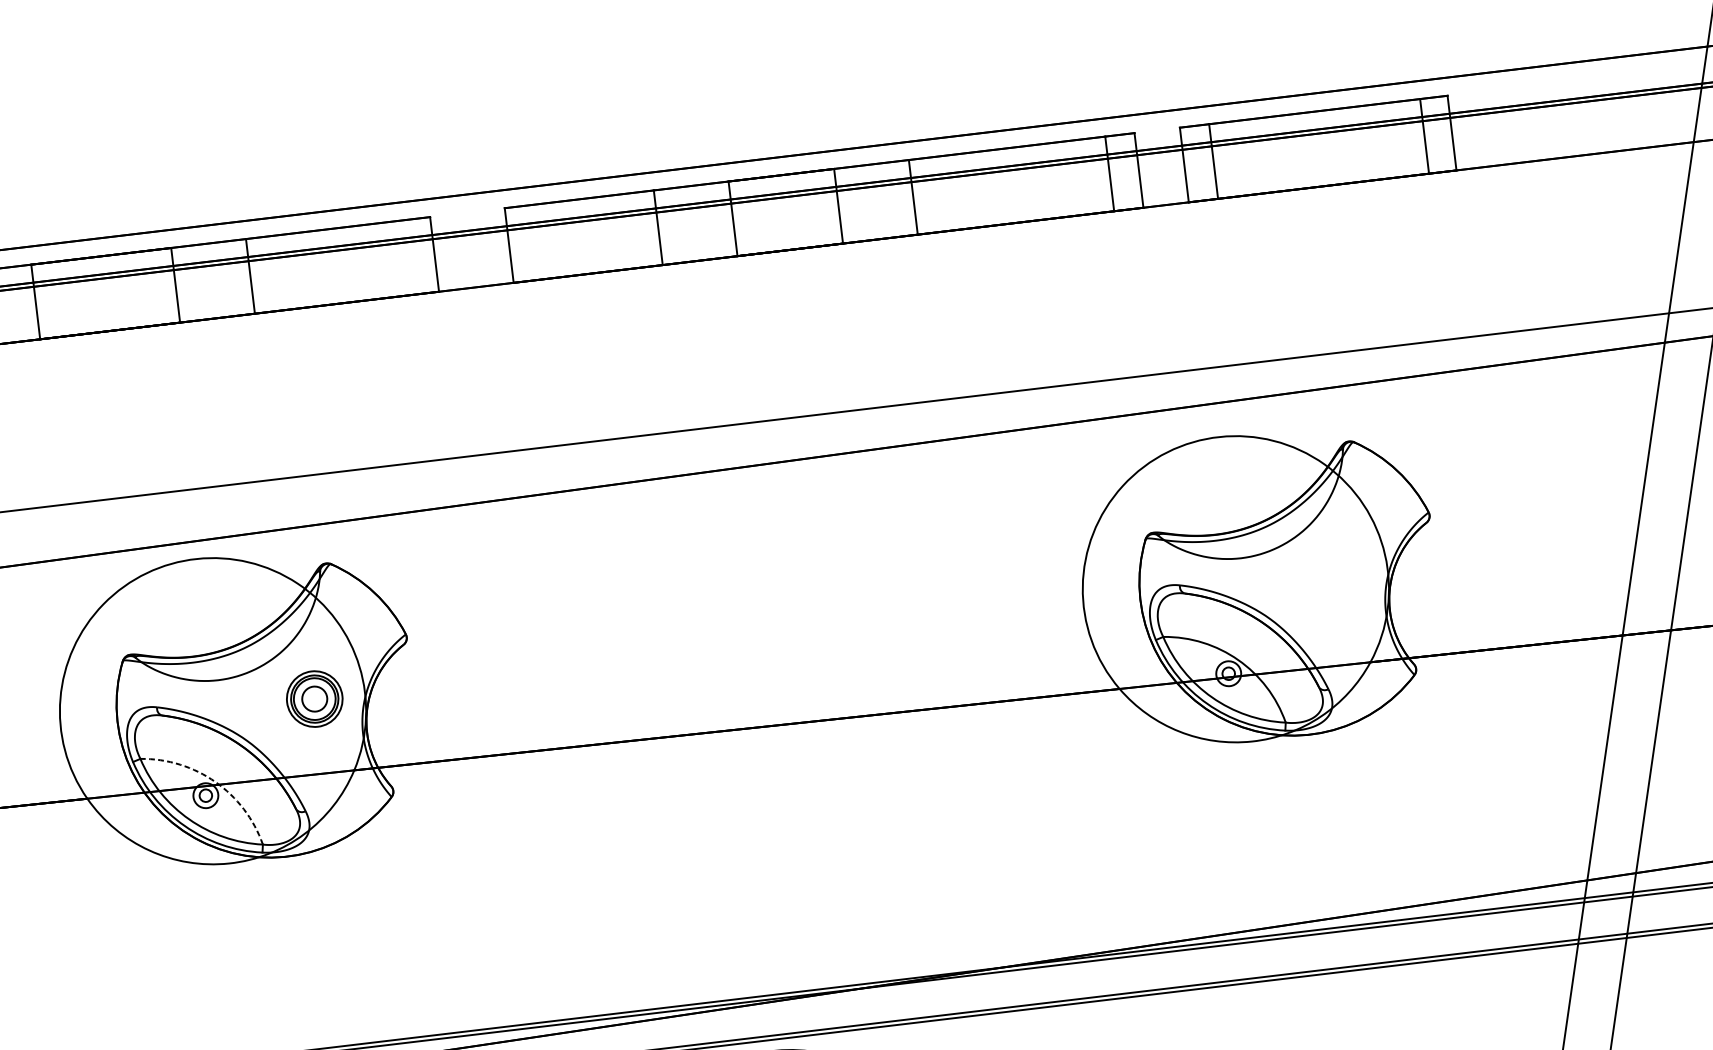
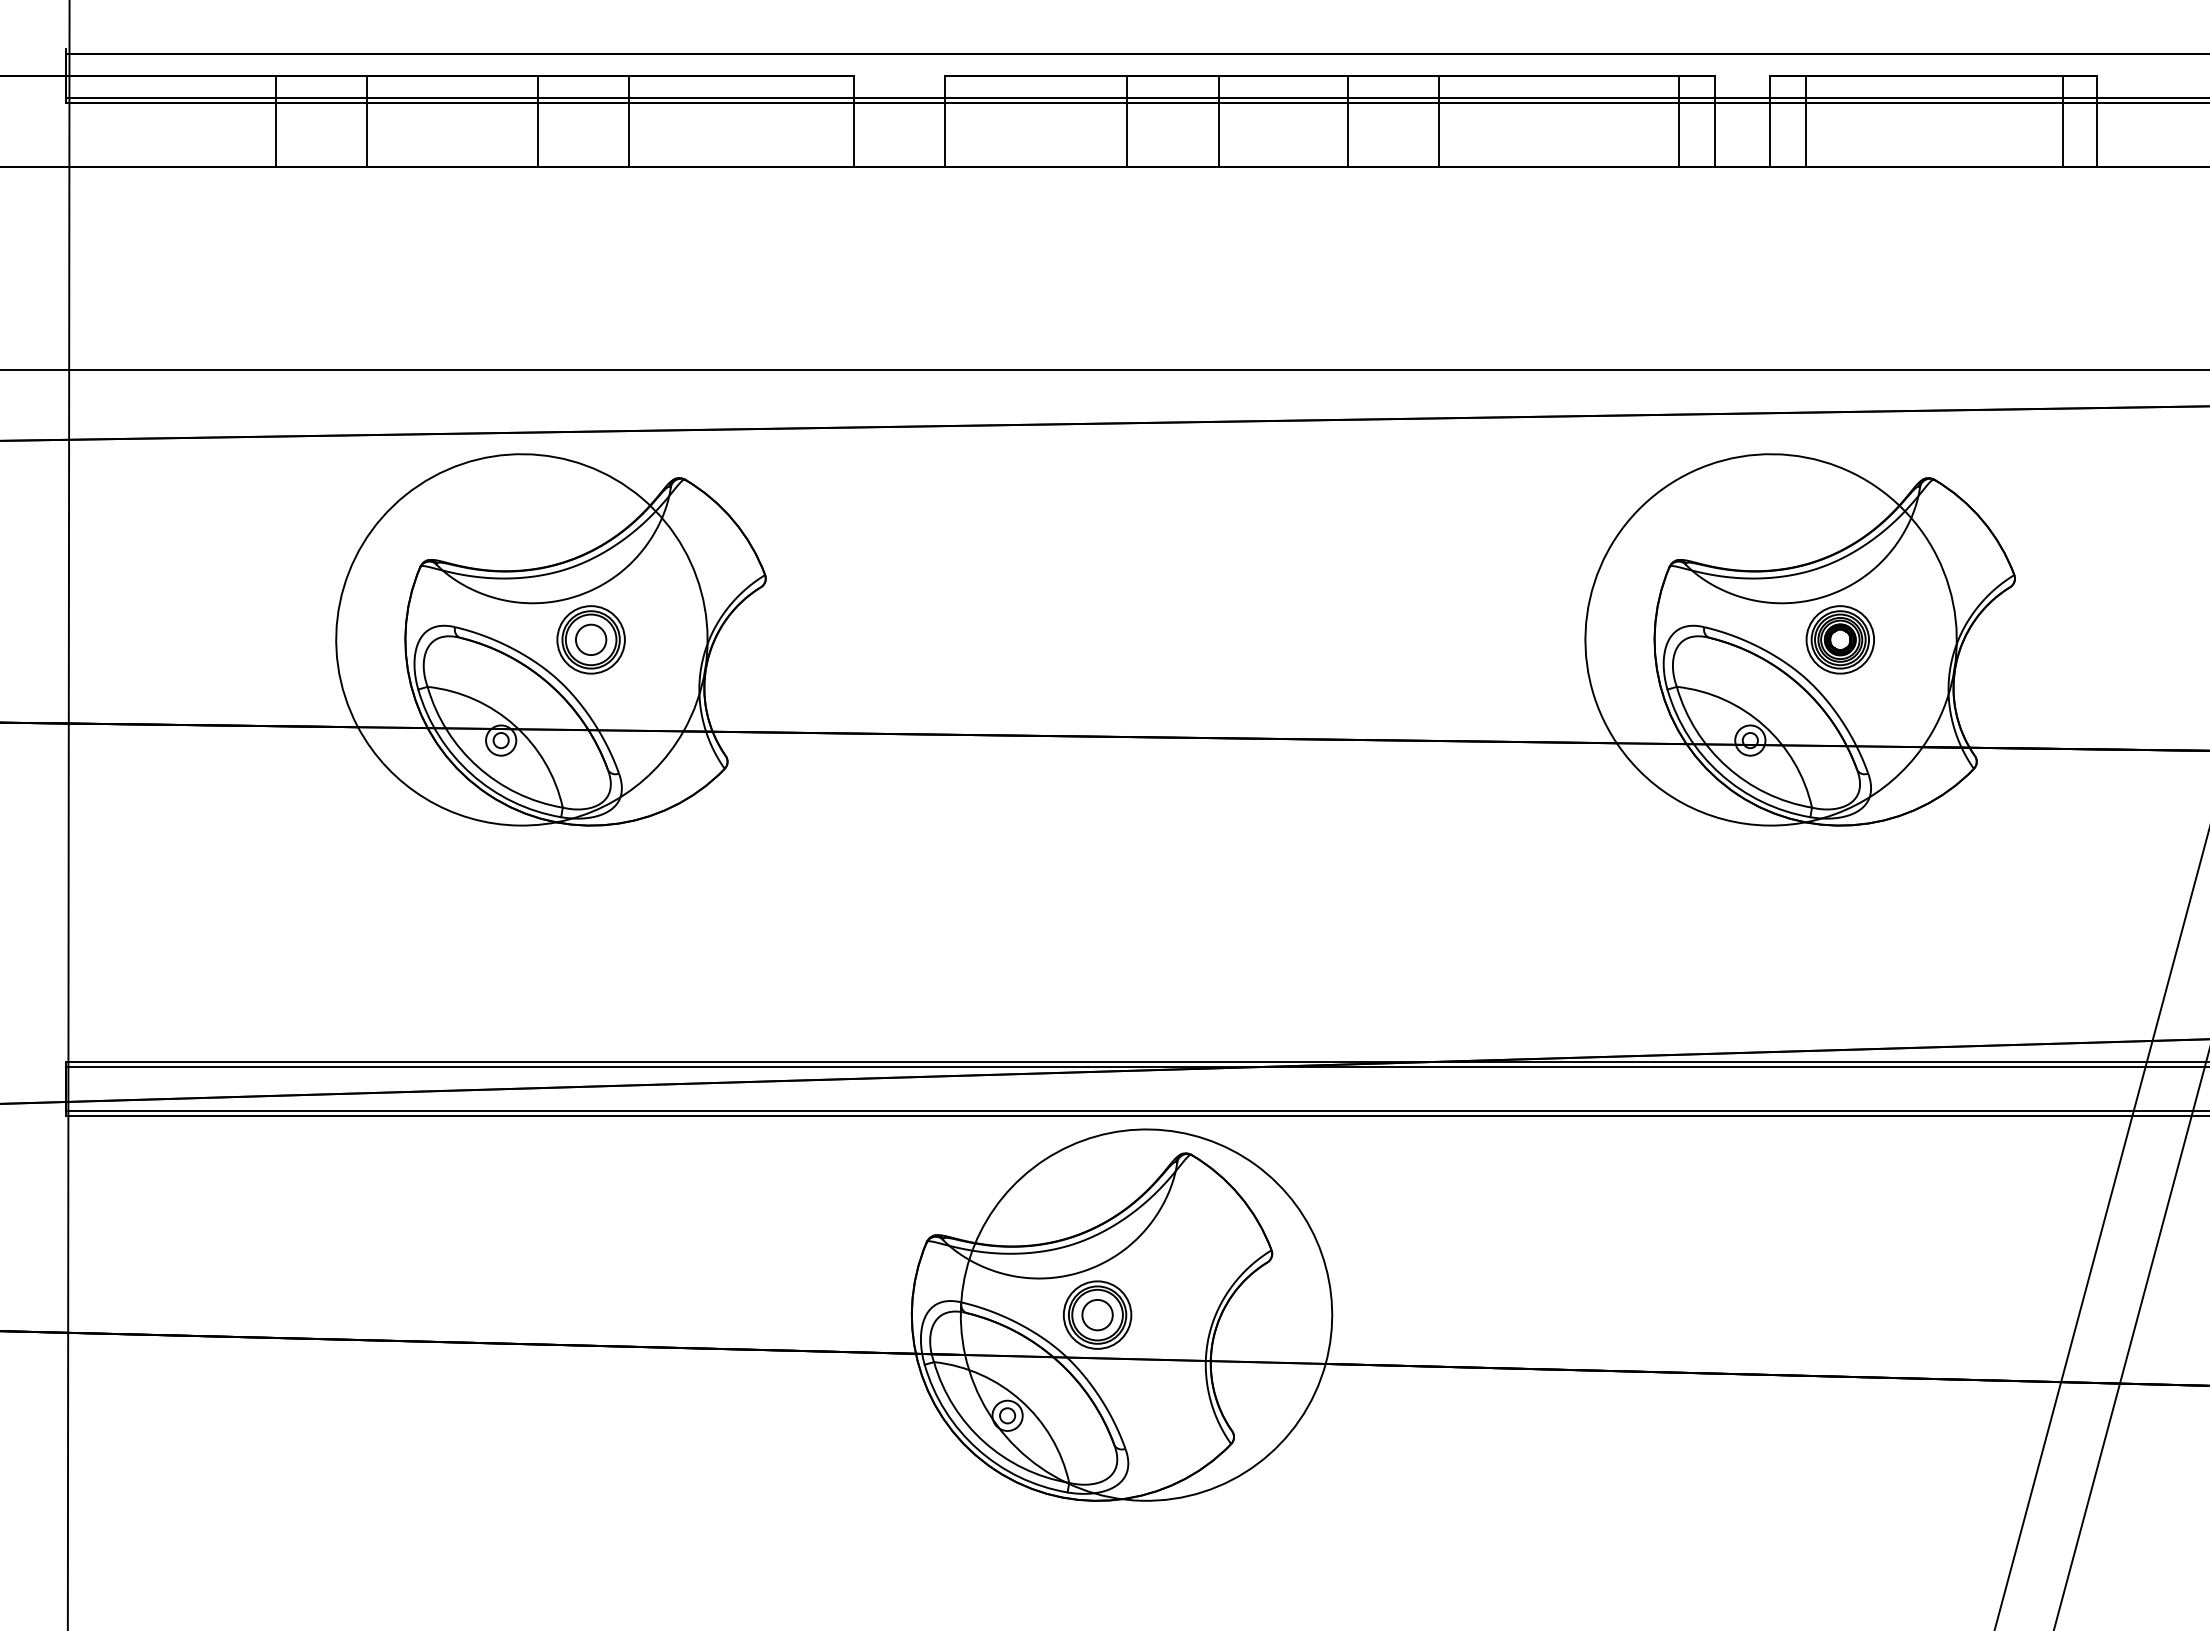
part: (1291, 582) -> (1839, 639), added
part: (314, 698) -> (590, 639), moved
arc: (215, 782) -> (514, 725), dashed -> solid

